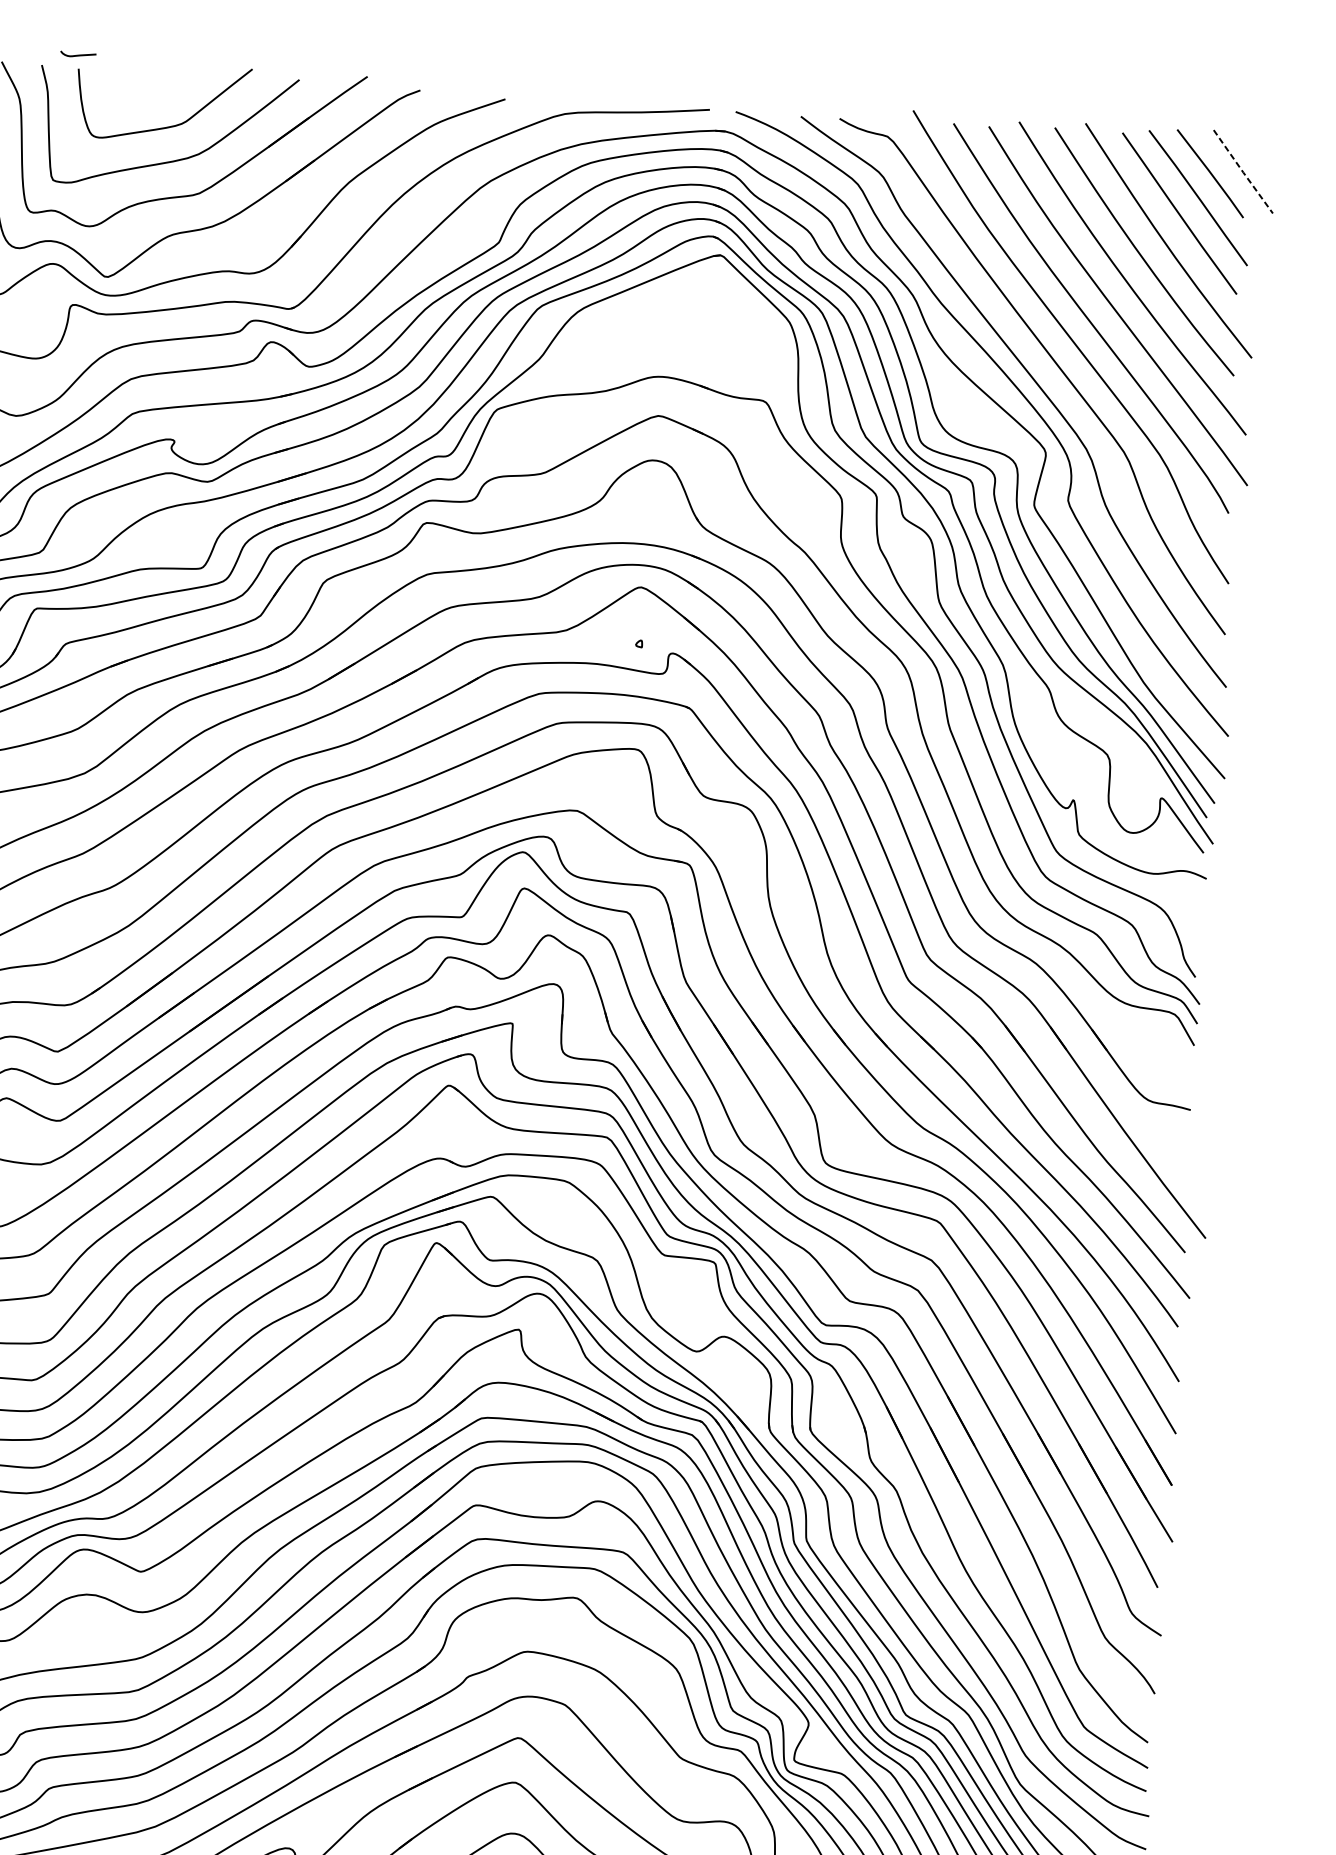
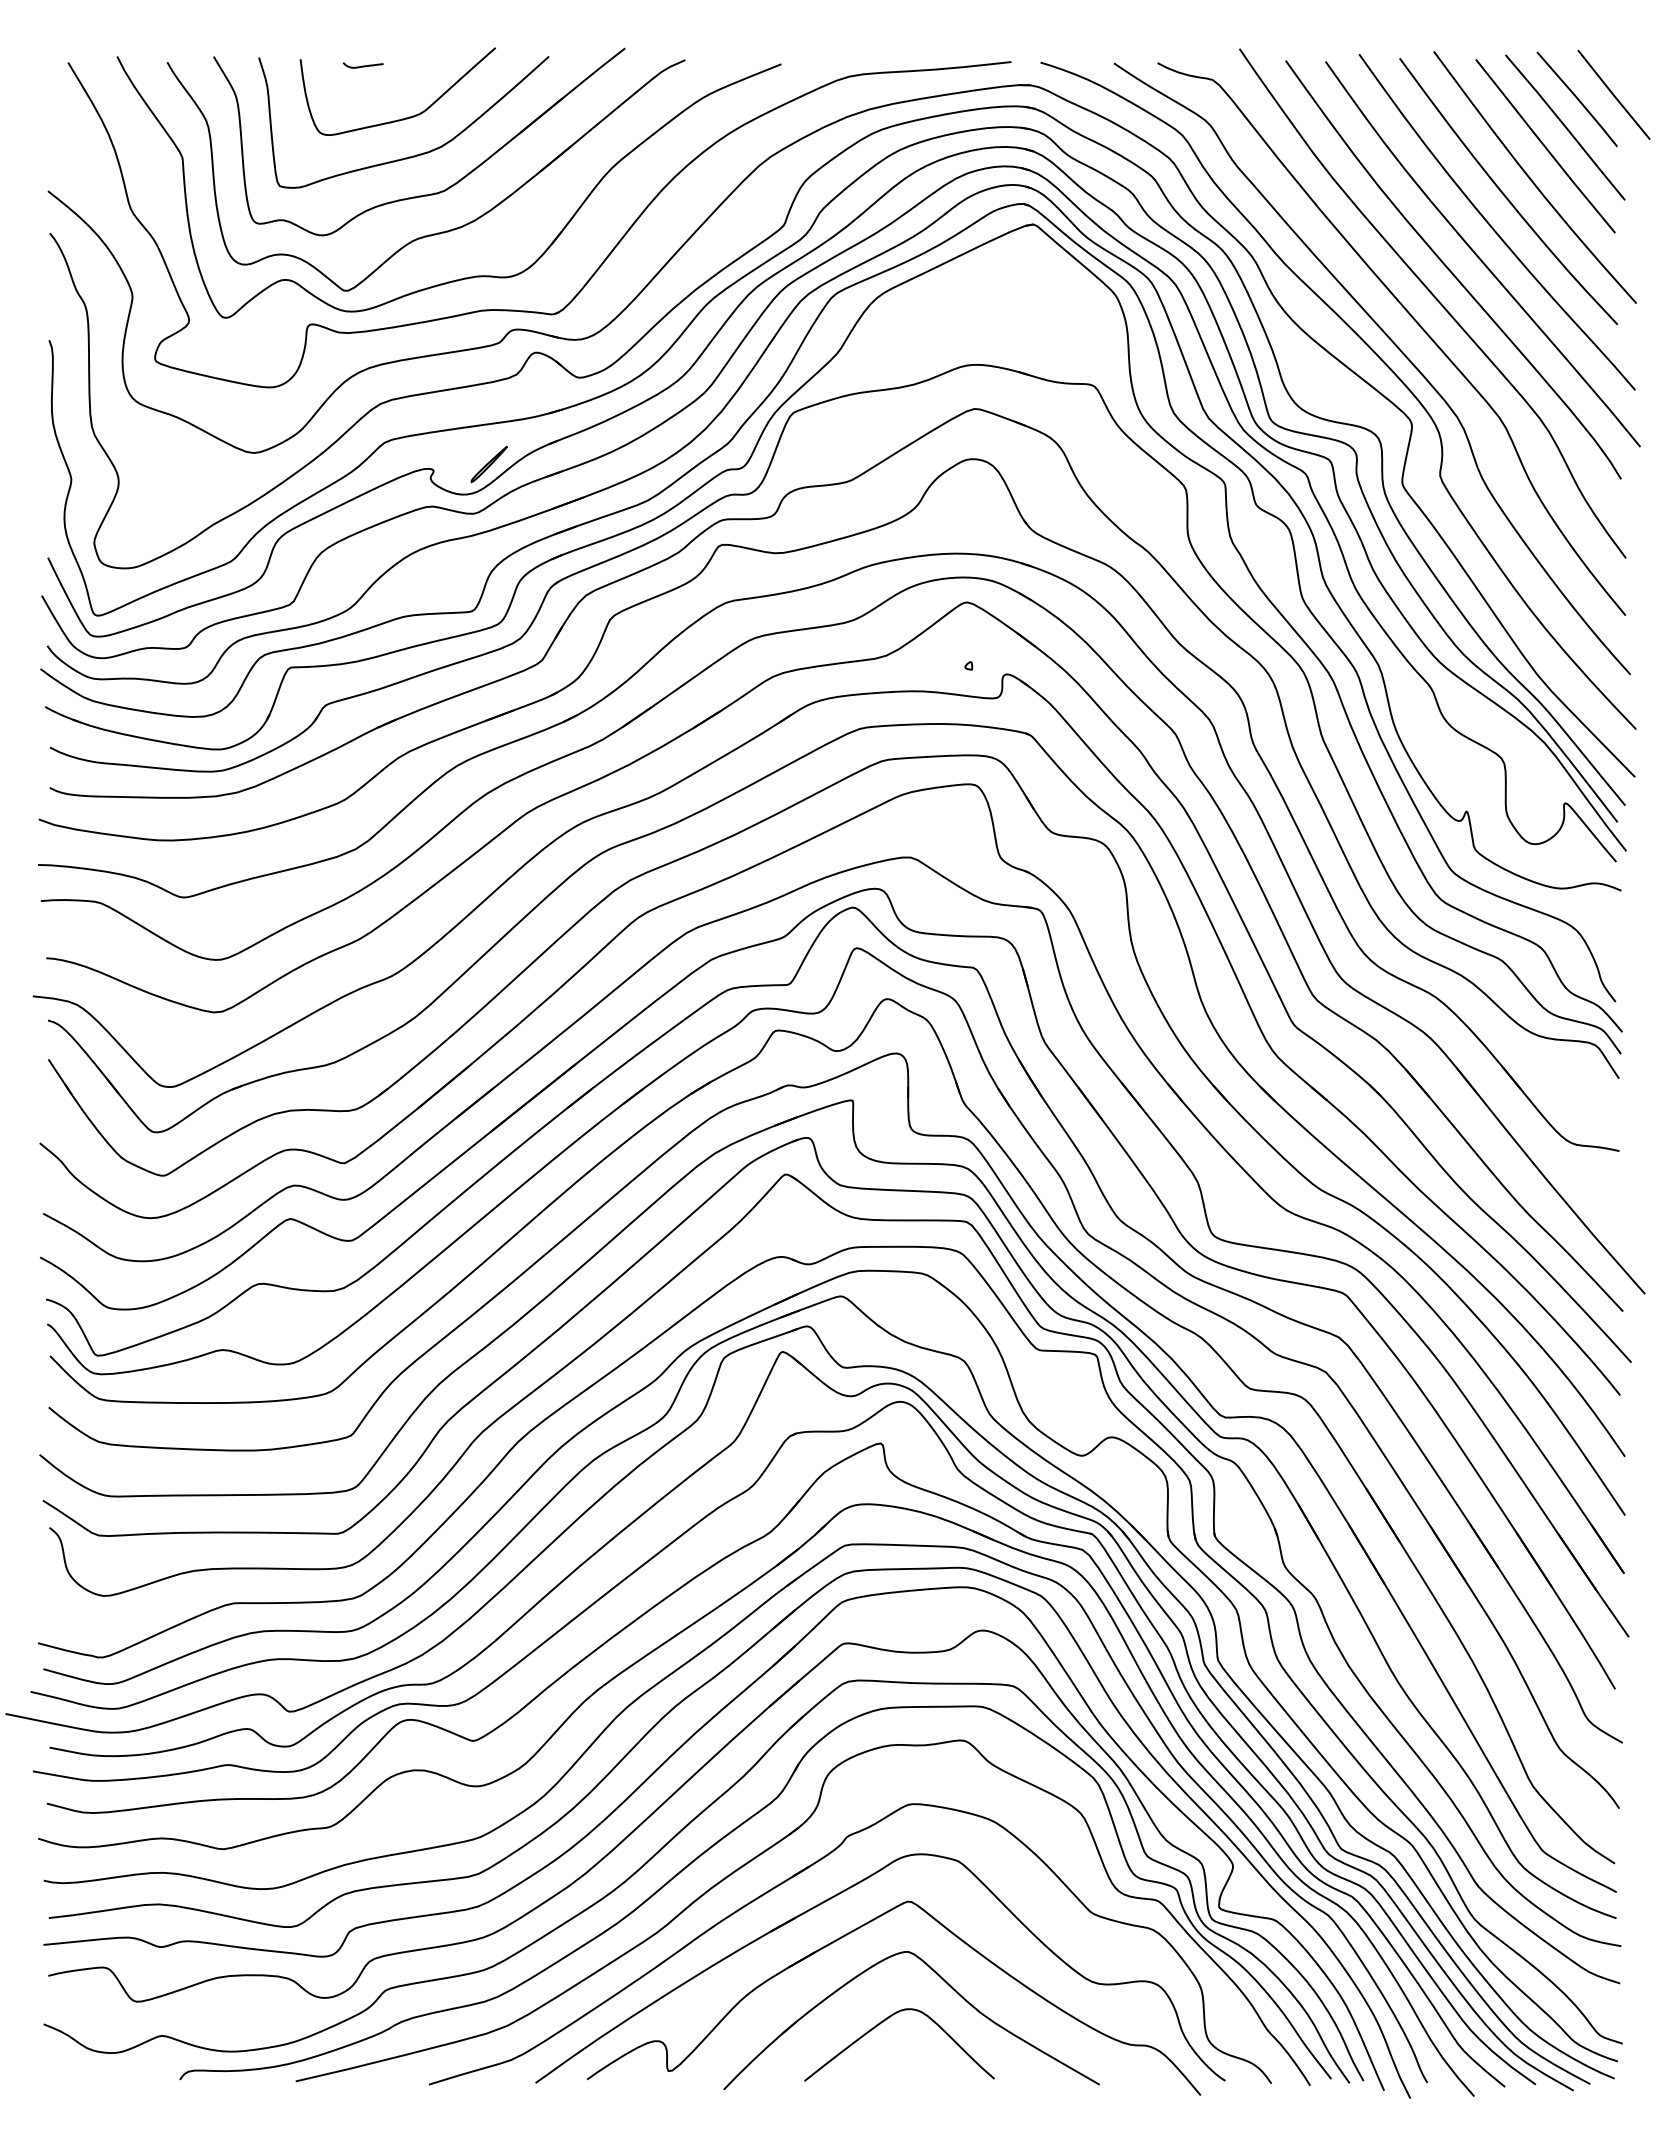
curve: (77, 54) -> (362, 65), moved
line: (1243, 172) -> (1614, 95), dashed -> solid
part: (223, 438) -> (488, 464), added

